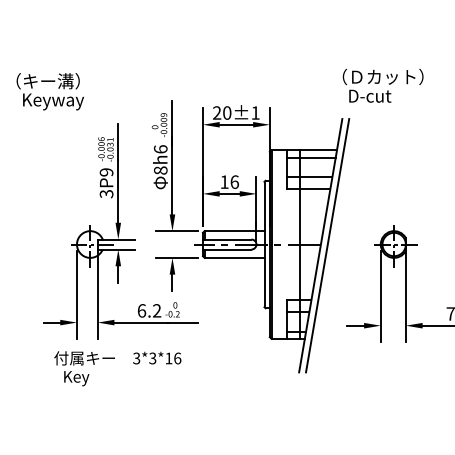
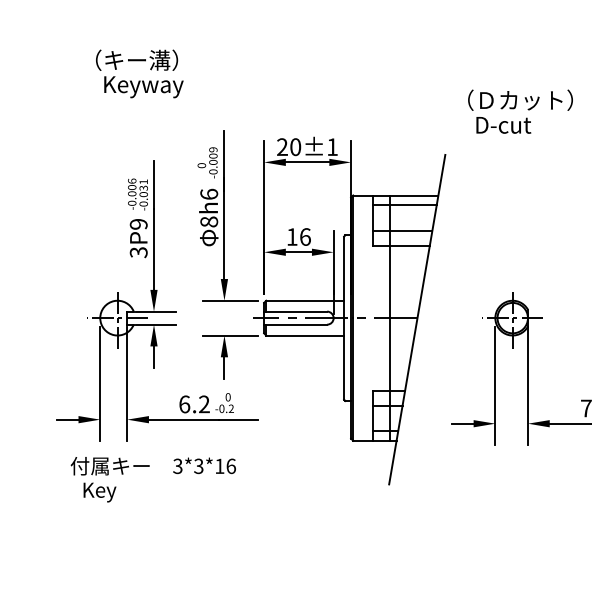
text: (382, 85) -> (519, 111), moved
text: (49, 91) -> (138, 73), moved
line: (327, 245) -> (426, 319), removed

